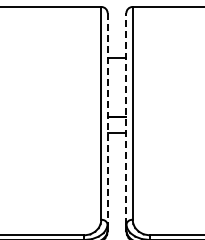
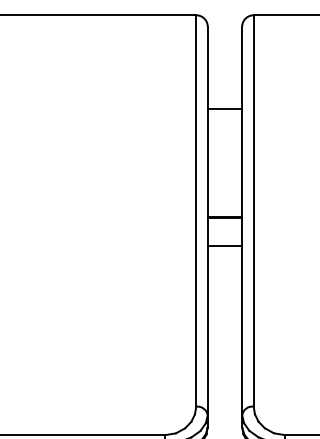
line: (107, 118) -> (207, 220), dashed -> solid
line: (126, 118) -> (242, 220), dashed -> solid

